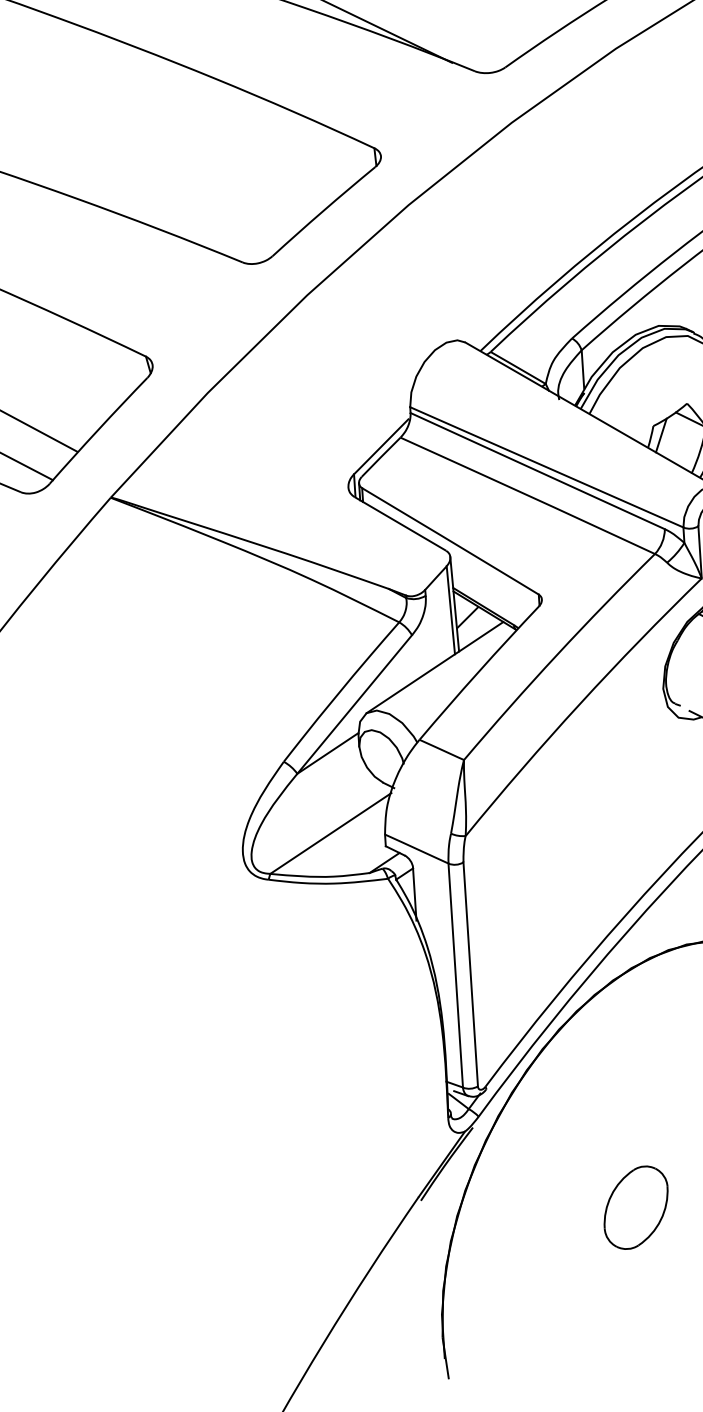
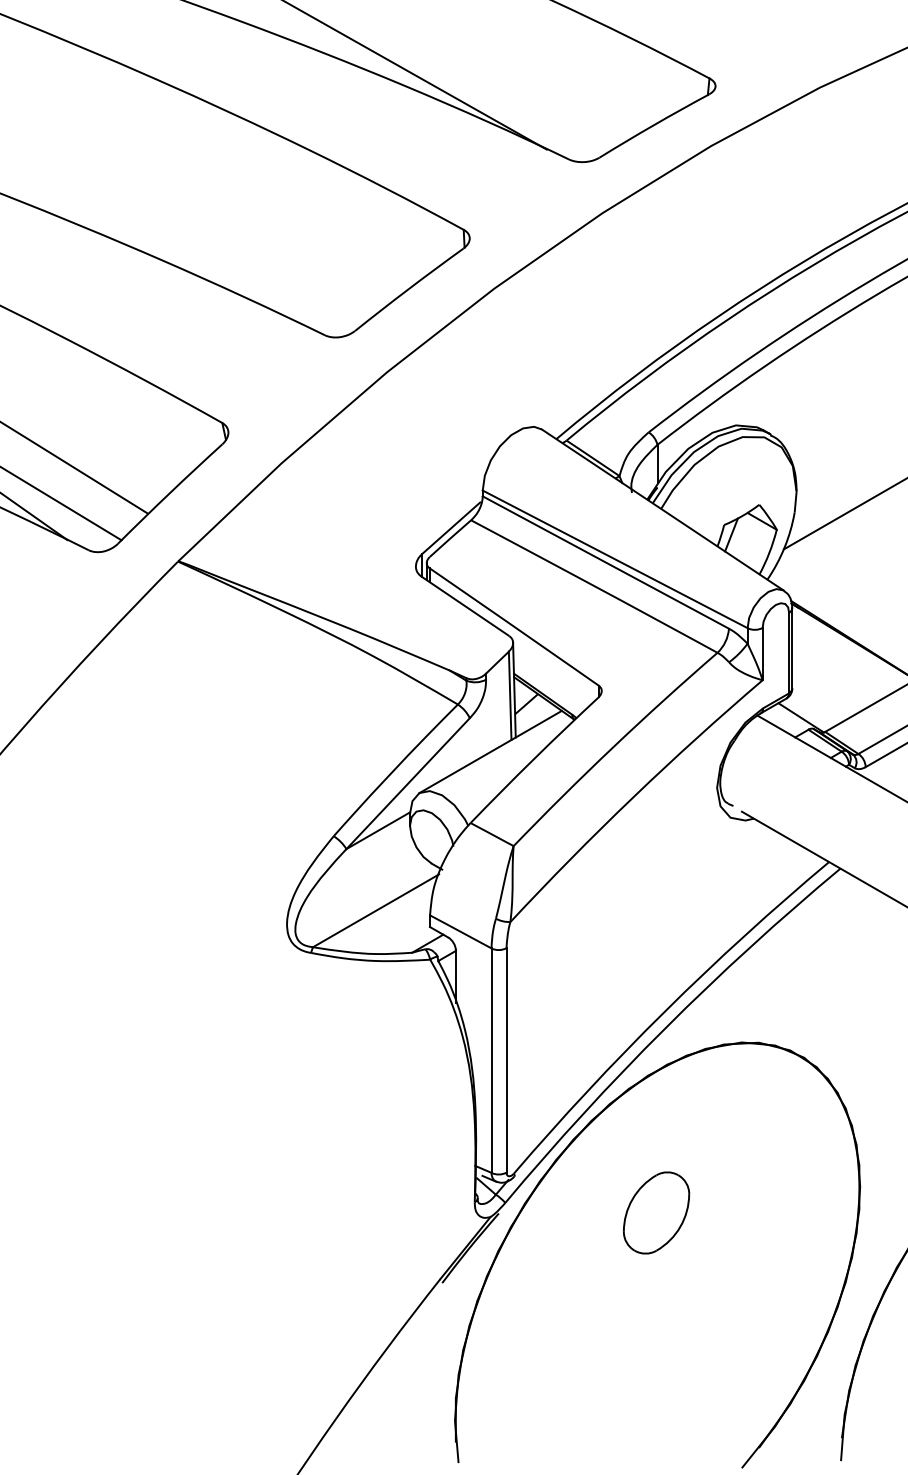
part: (636, 1207) -> (656, 1212), moved

